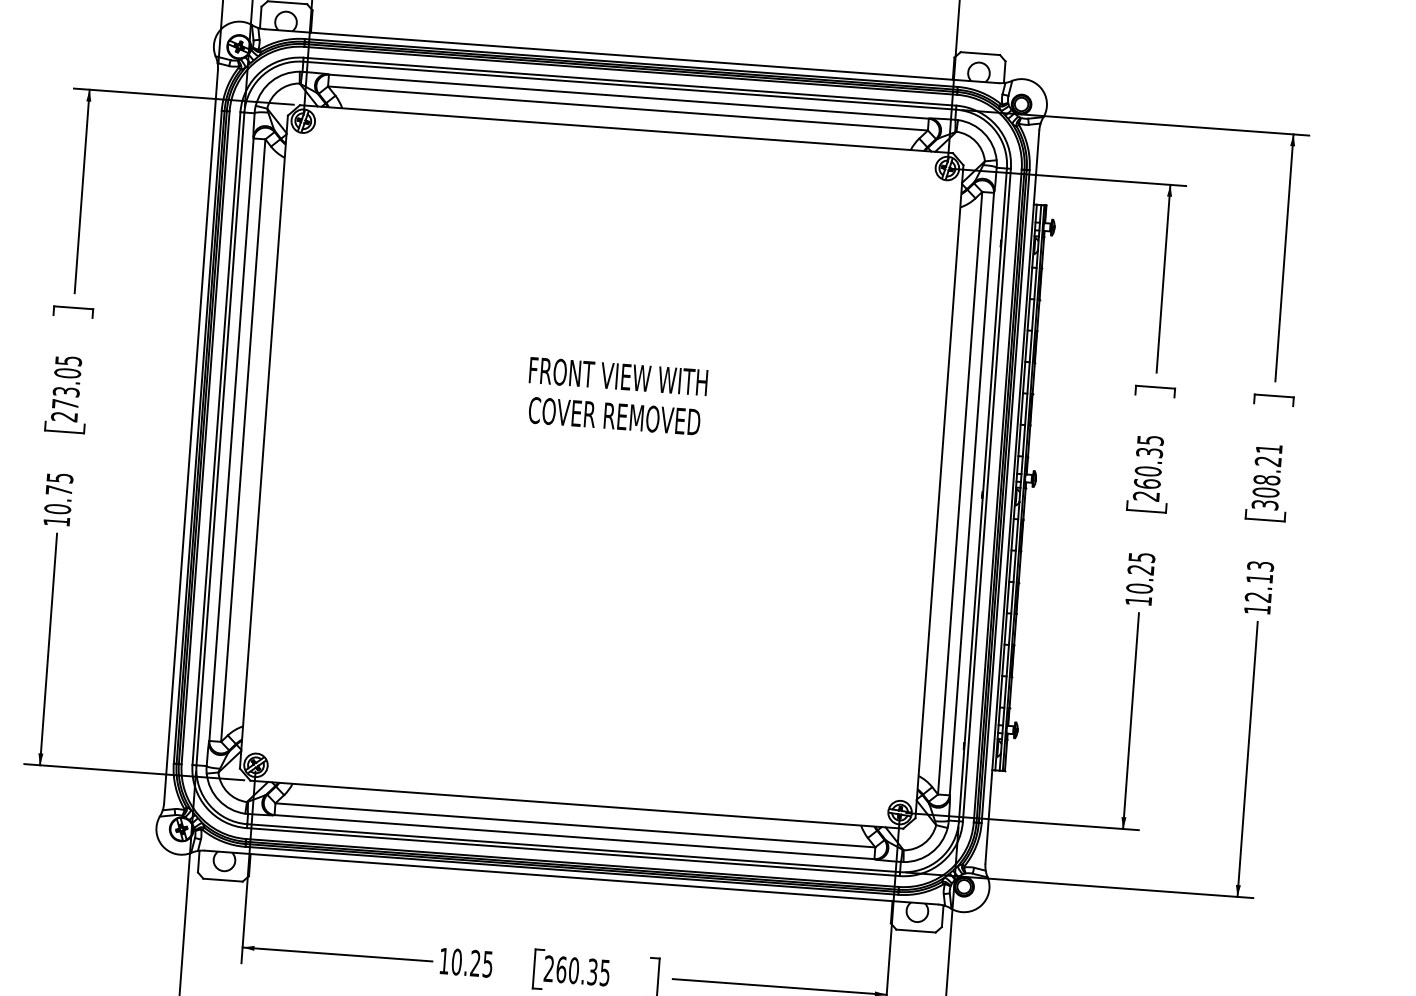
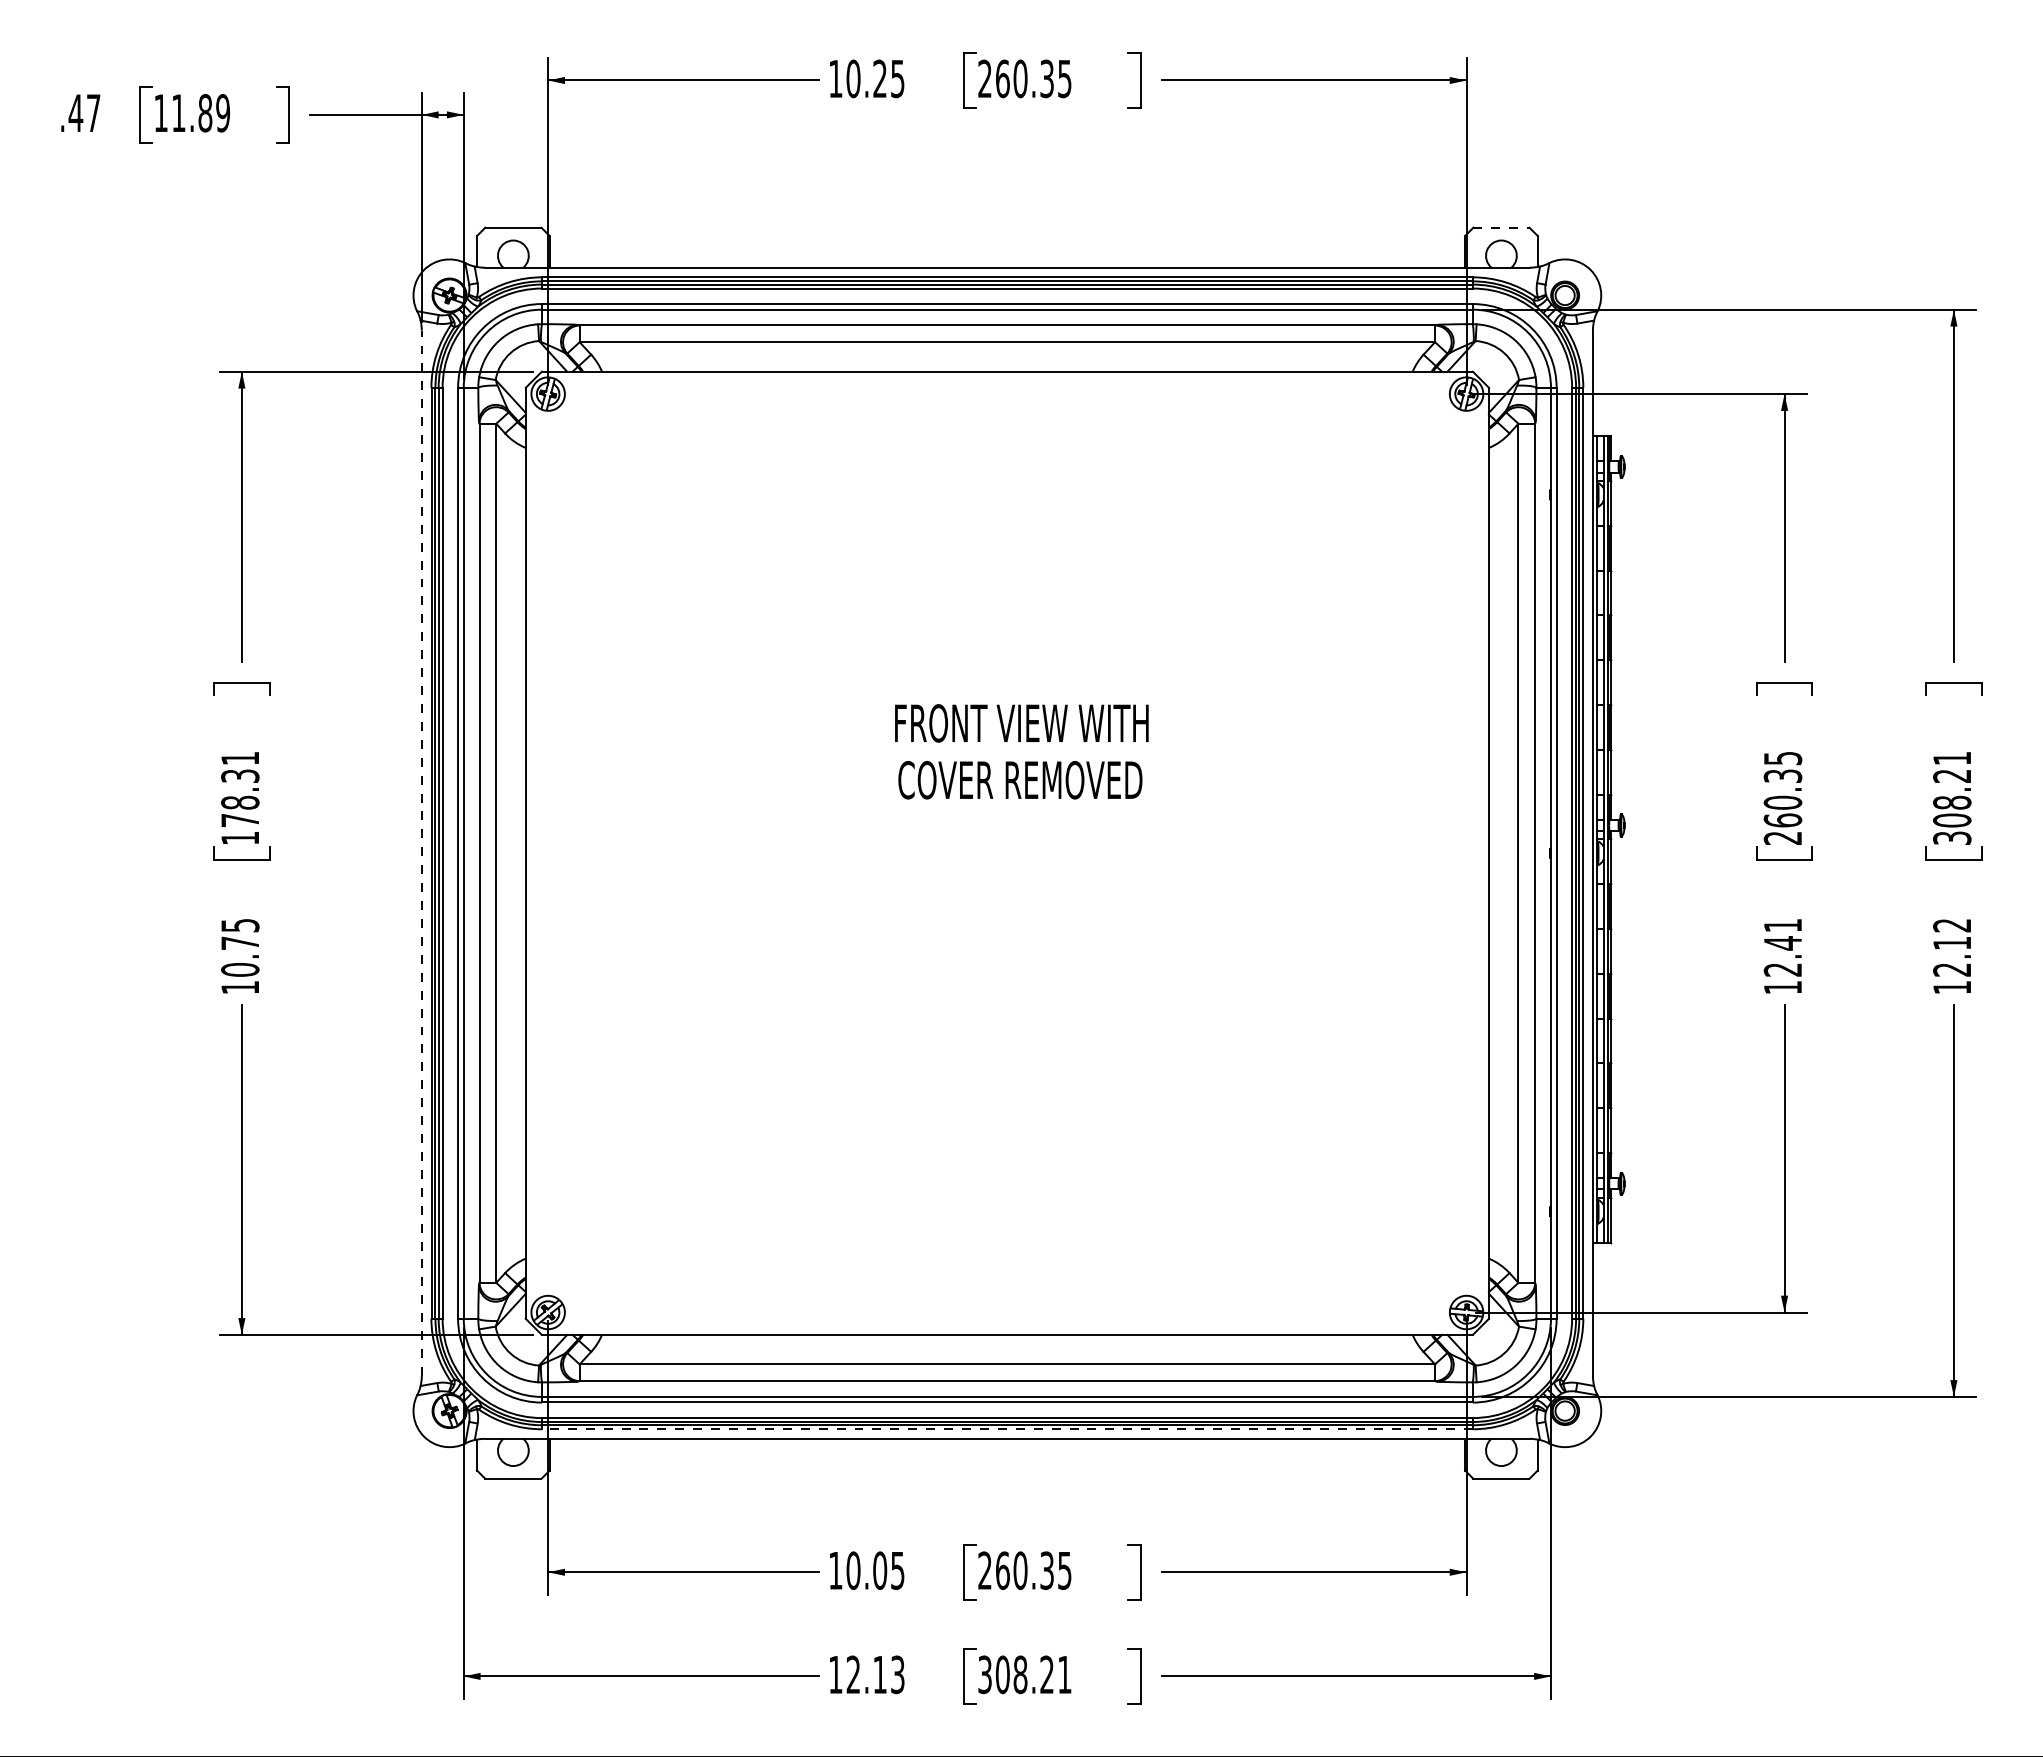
line: (980, 53) -> (1501, 227), solid -> dashed
text: (66, 388) -> (240, 798), 273.05 -> 178.31
line: (190, 436) -> (421, 853), solid -> dashed
text: (1260, 566) -> (1952, 925), 12.13 -> 12.12
text: (1140, 572) -> (1782, 947), 10.25 -> 12.41
line: (571, 870) -> (1006, 1429), solid -> dashed
text: (475, 963) -> (880, 1570), 10.25 -> 10.05

